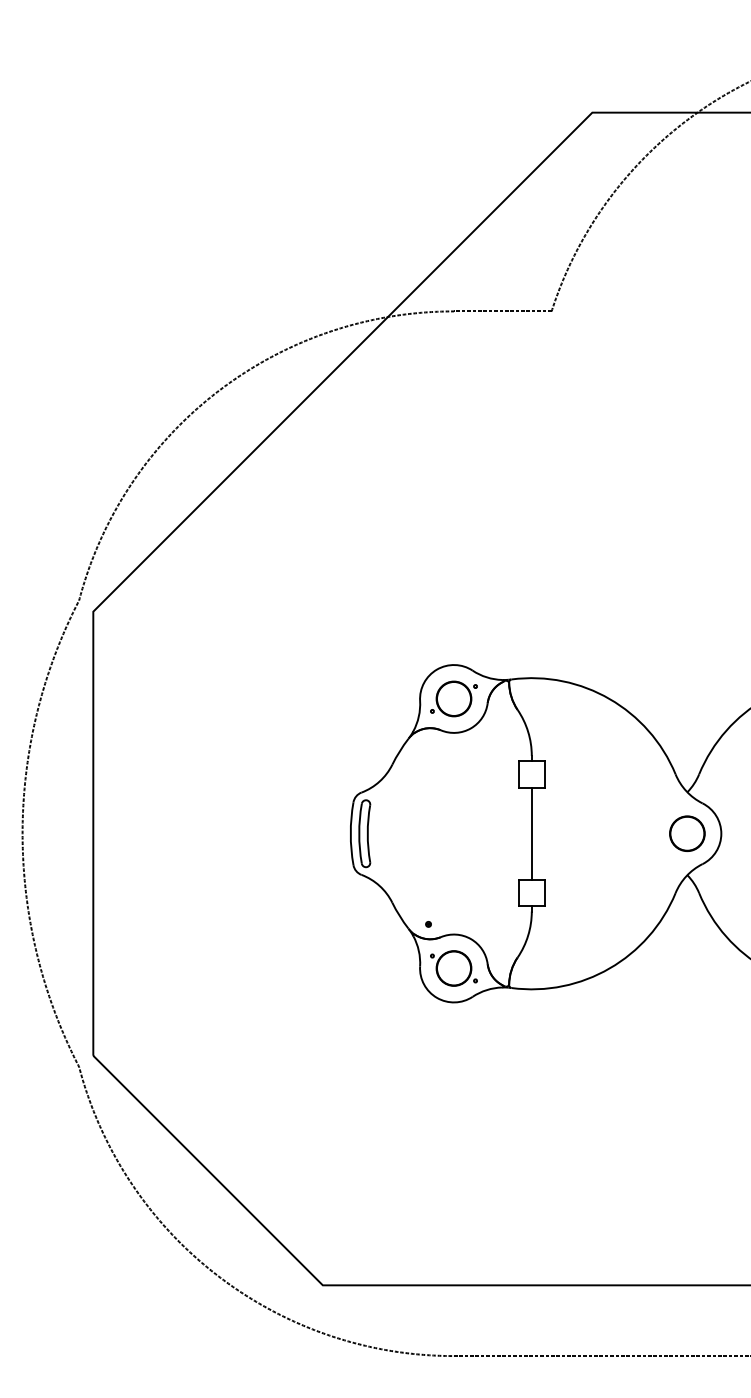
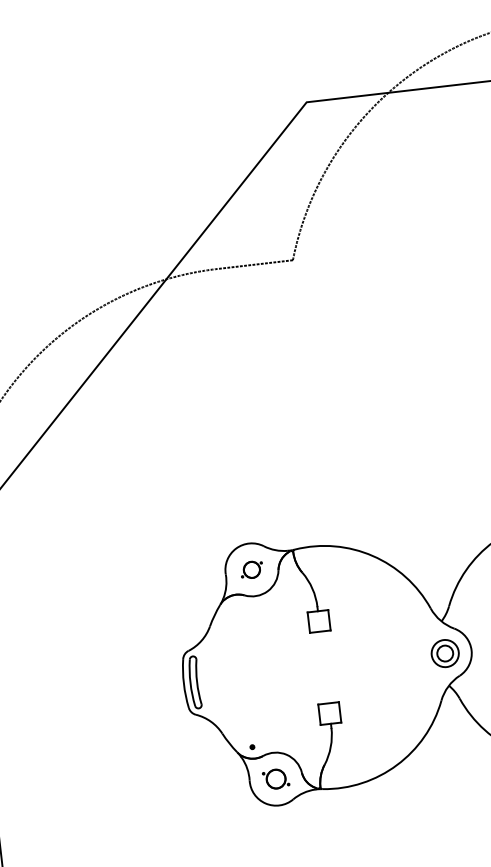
part: (453, 698) -> (251, 569), size x0.6
line: (531, 833) -> (324, 667), removed
circle: (687, 833) -> (445, 653), size x0.6
part: (453, 968) -> (275, 779), size x0.7

